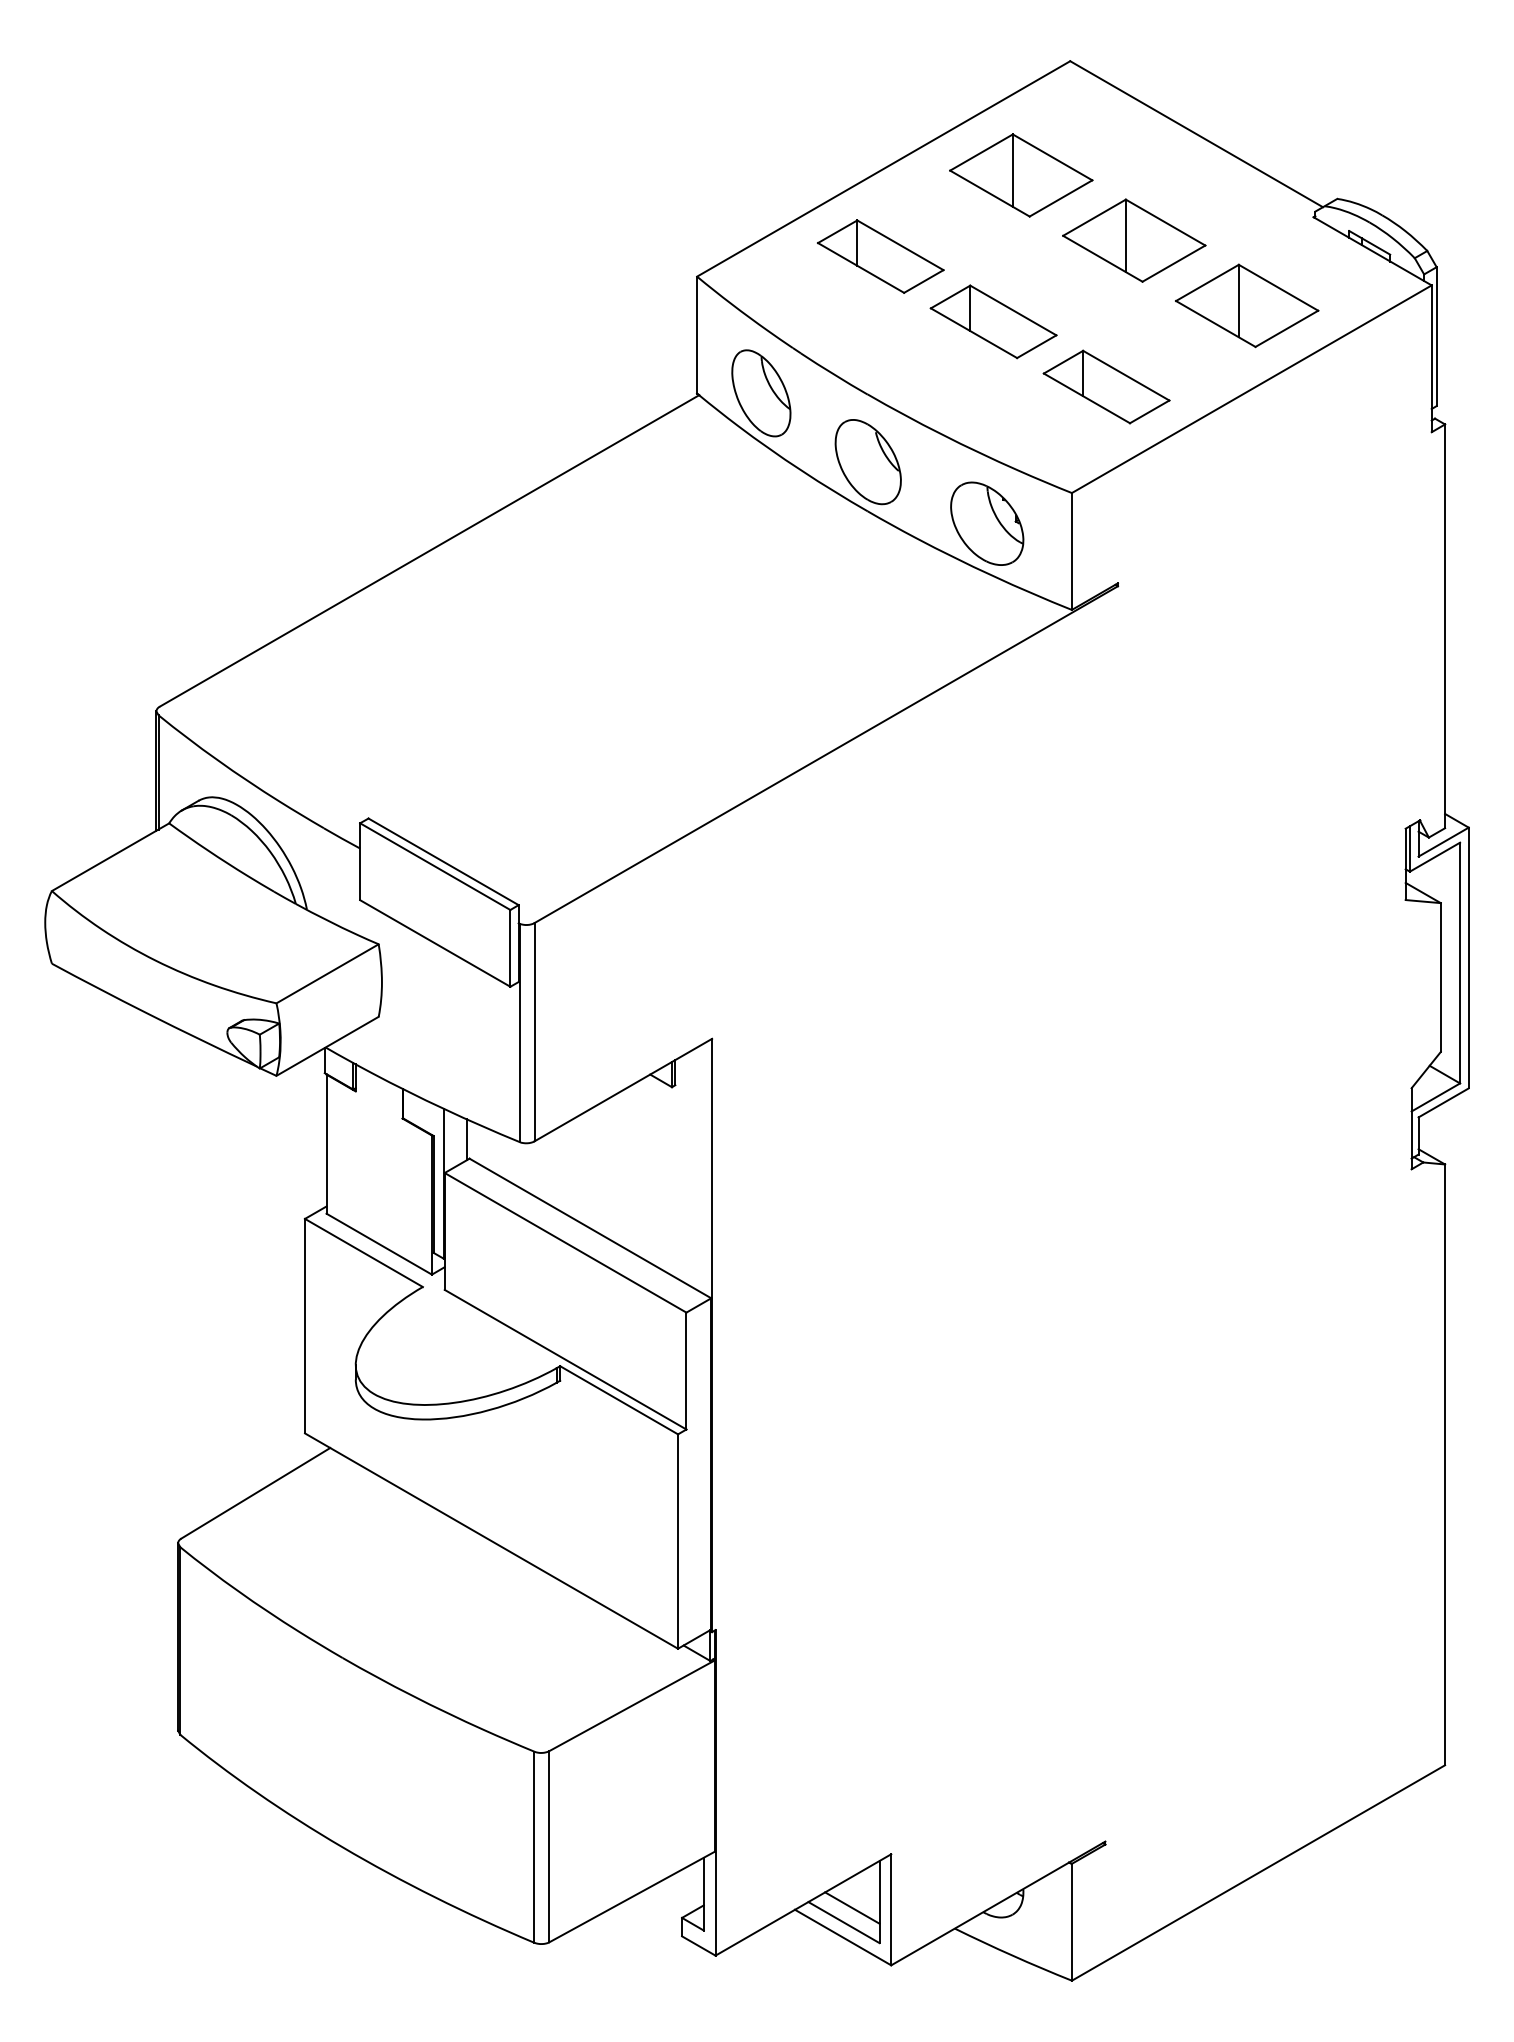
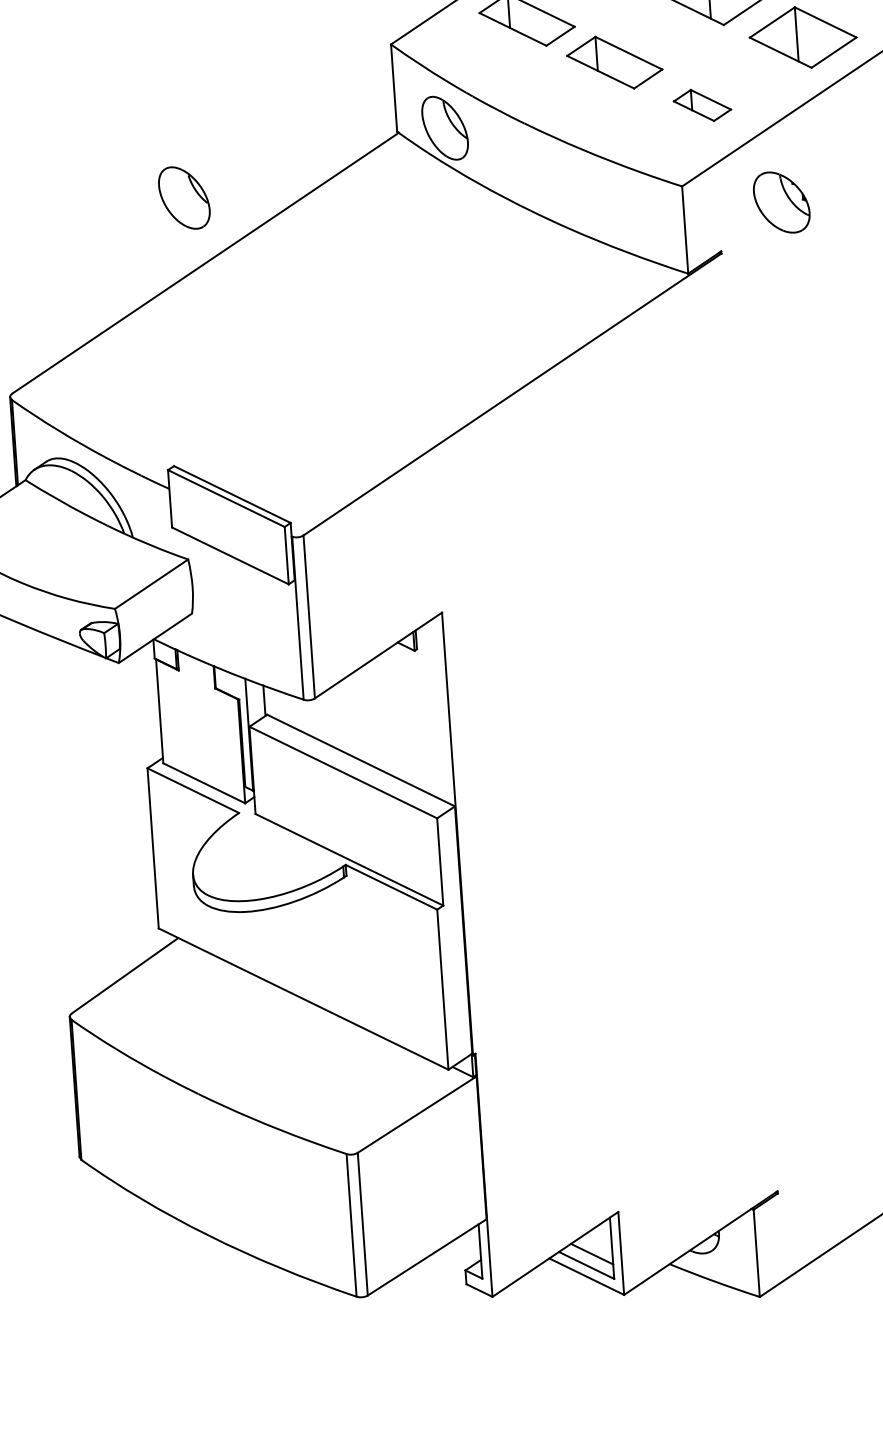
part: (1106, 386) -> (702, 105), size x0.6
part: (867, 462) -> (183, 198), moved
part: (987, 523) -> (781, 202), moved

